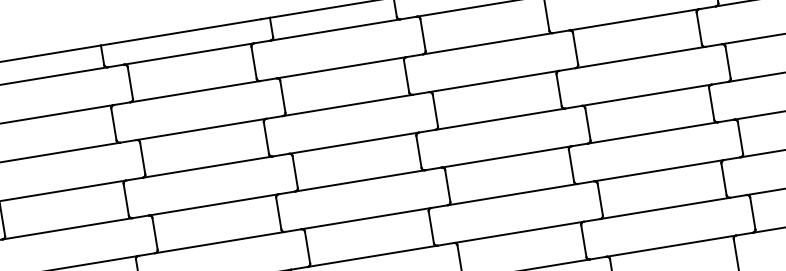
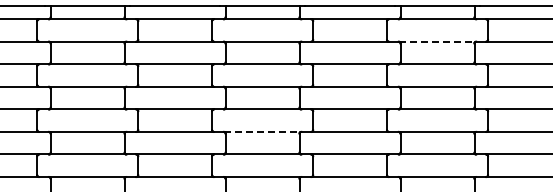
line: (634, 19) -> (437, 41), solid -> dashed
line: (366, 217) -> (262, 131), solid -> dashed

